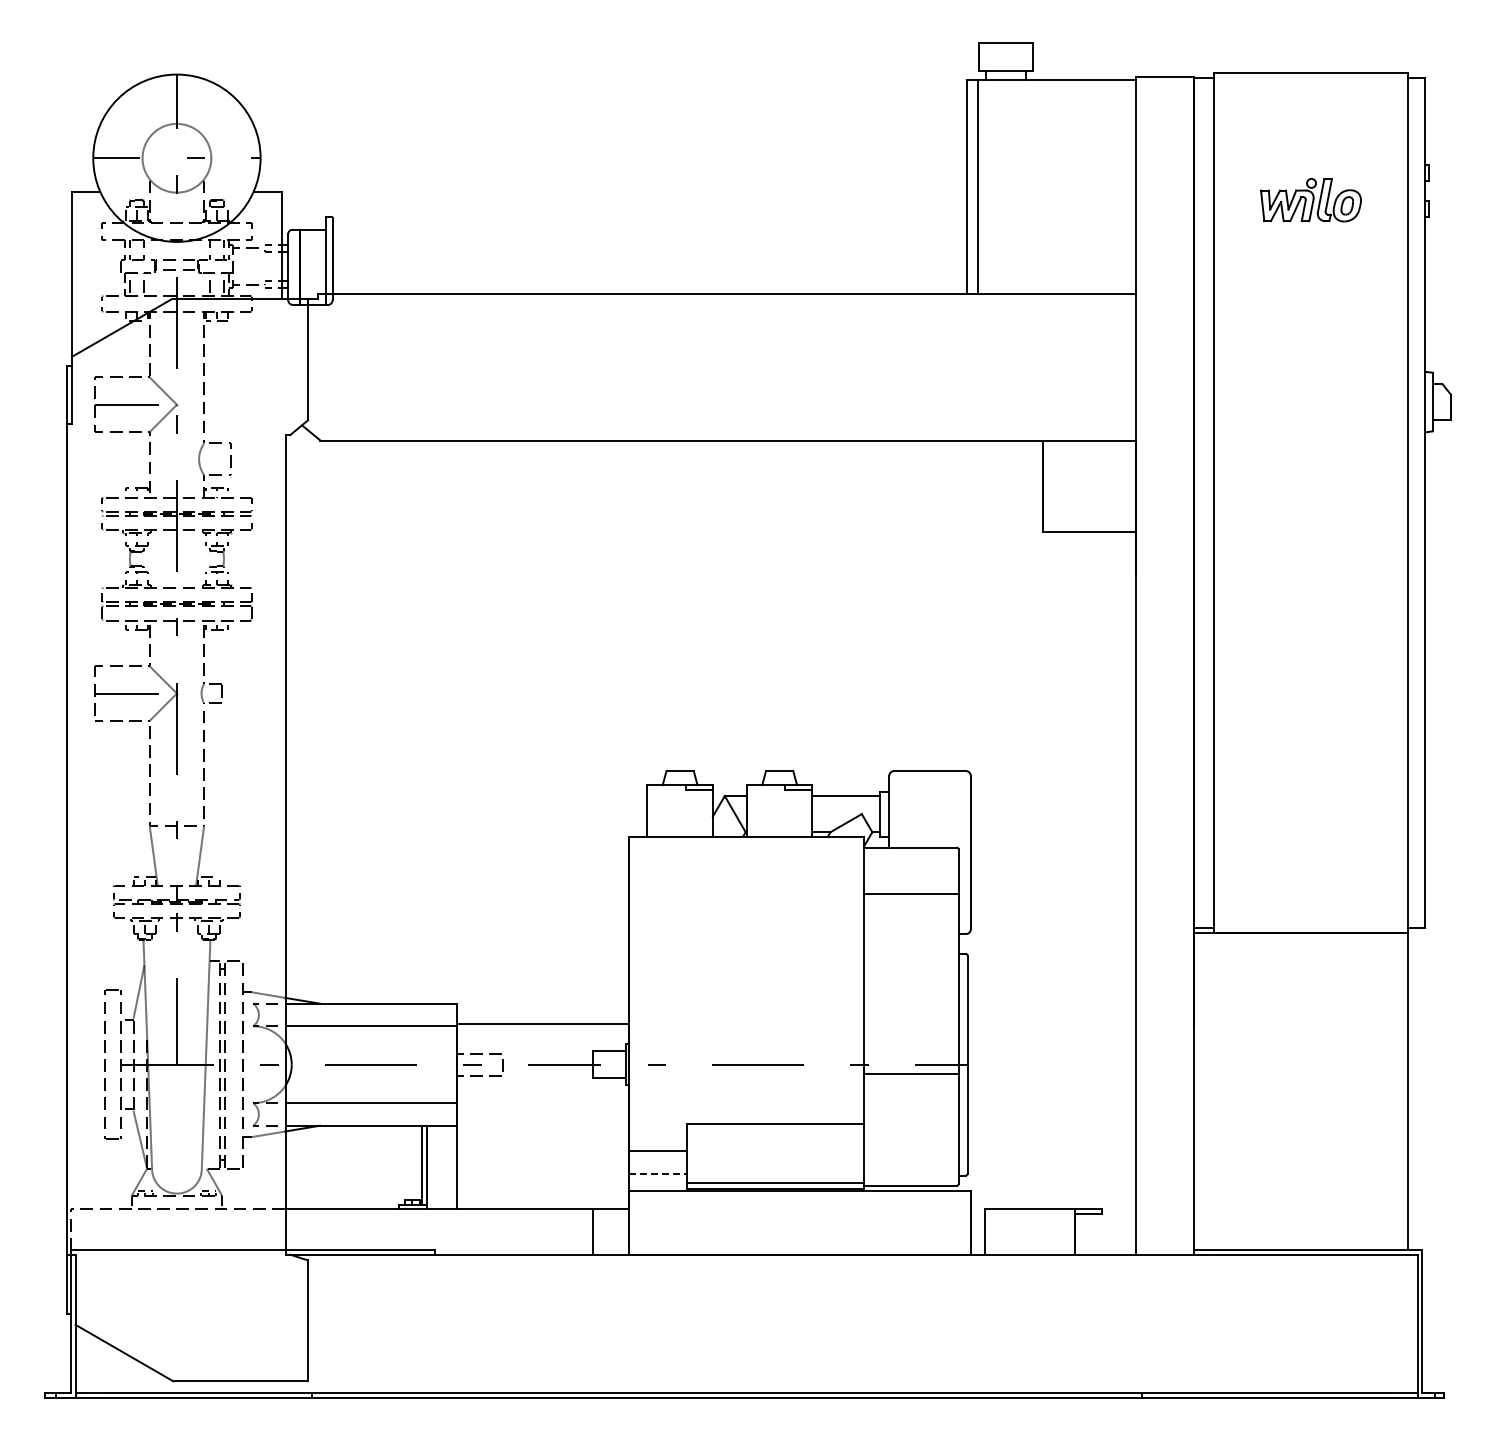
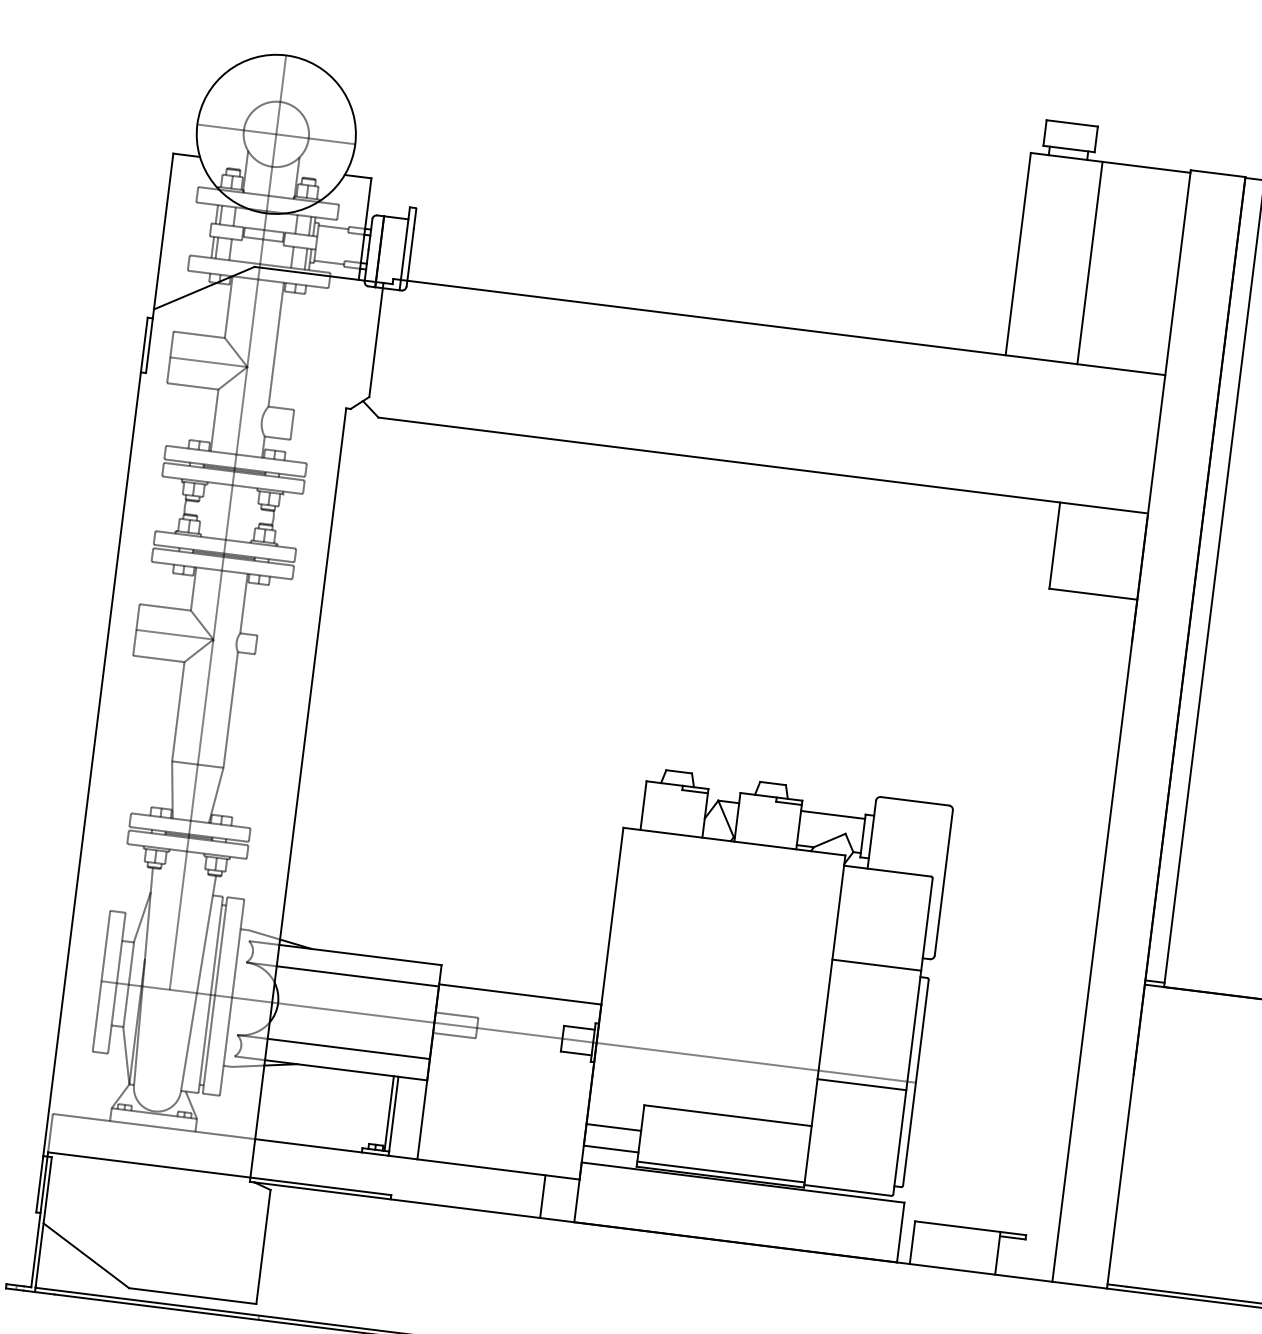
line: (977, 186) -> (1089, 262), moved
line: (911, 894) -> (876, 965), moved
line: (658, 1173) -> (611, 1149), dashed -> solid

